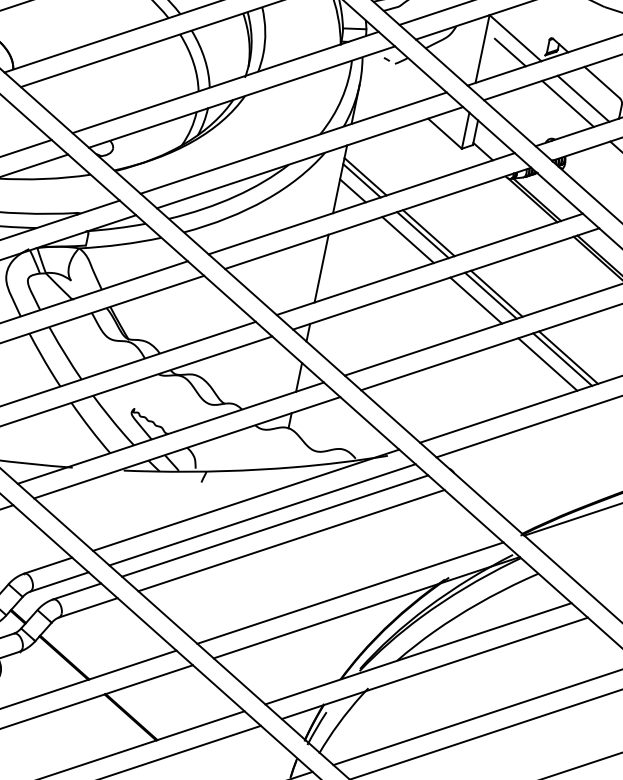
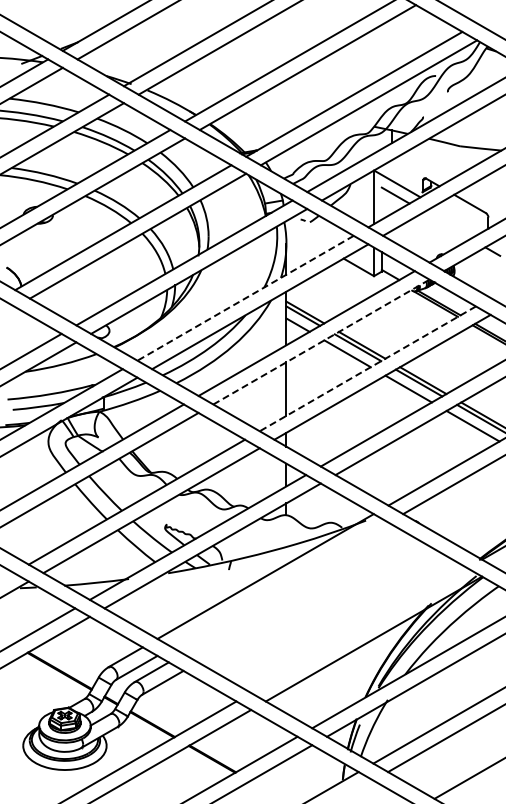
line: (583, 97) -> (458, 218), removed
line: (568, 103) -> (447, 225), removed
line: (293, 143) -> (245, 298), solid -> dashed
line: (378, 218) -> (321, 342), solid -> dashed
line: (429, 263) -> (367, 368), solid -> dashed
line: (262, 514) -> (280, 584), removed
line: (274, 525) -> (291, 591), removed
line: (291, 540) -> (306, 599), removed
line: (350, 593) -> (359, 630), removed

